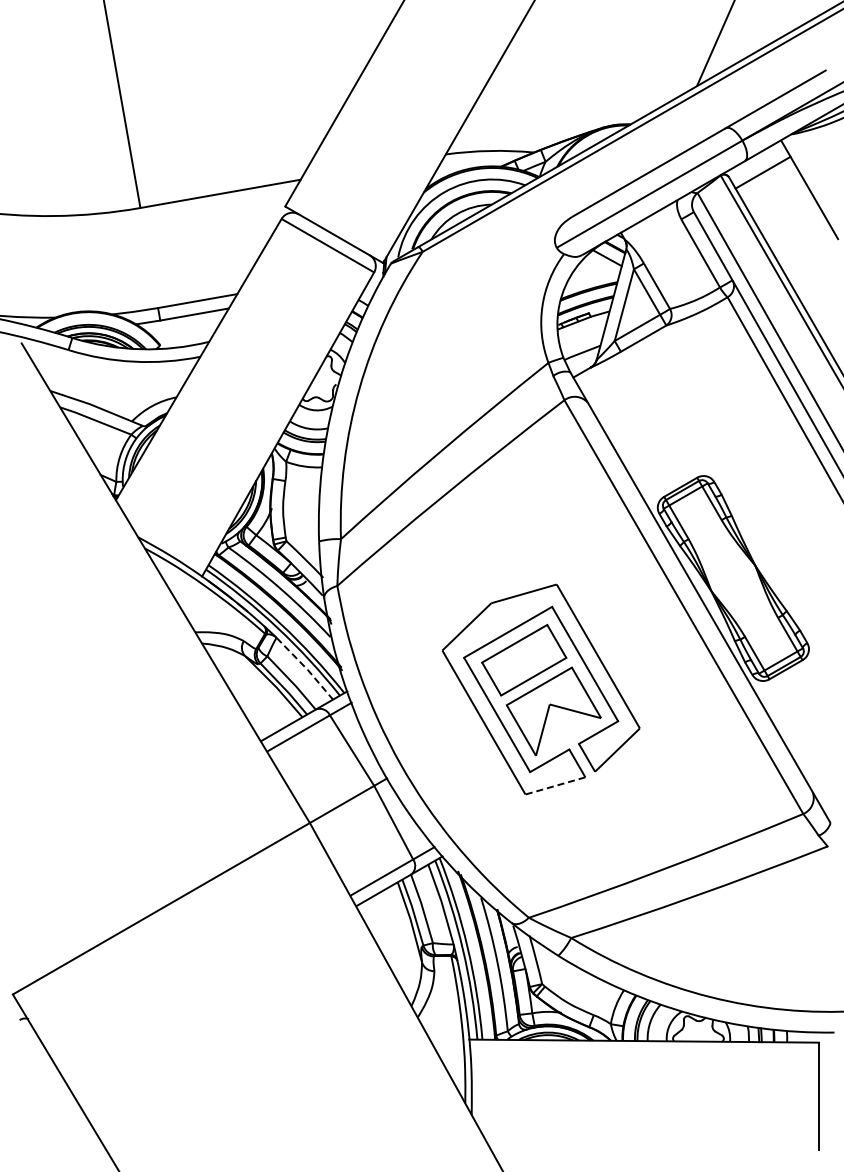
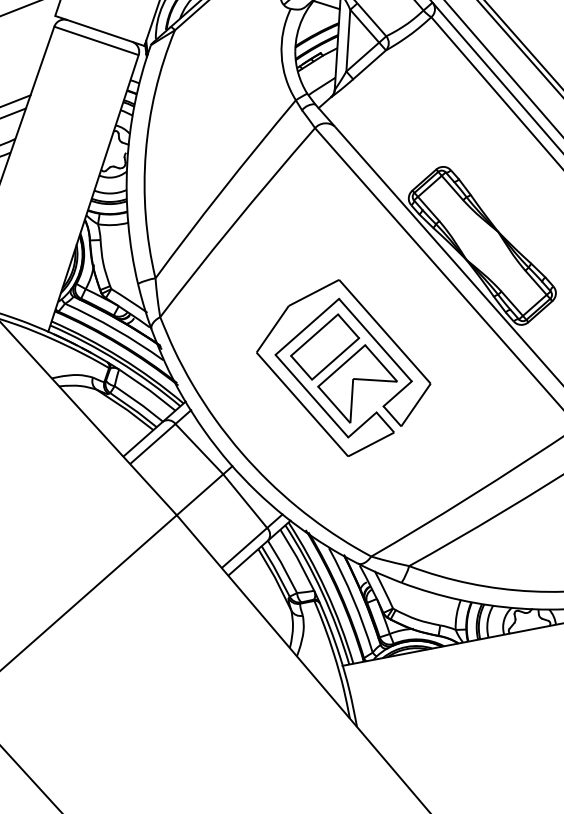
line: (306, 668) -> (148, 389), dashed -> solid
line: (555, 785) -> (371, 444), dashed -> solid

